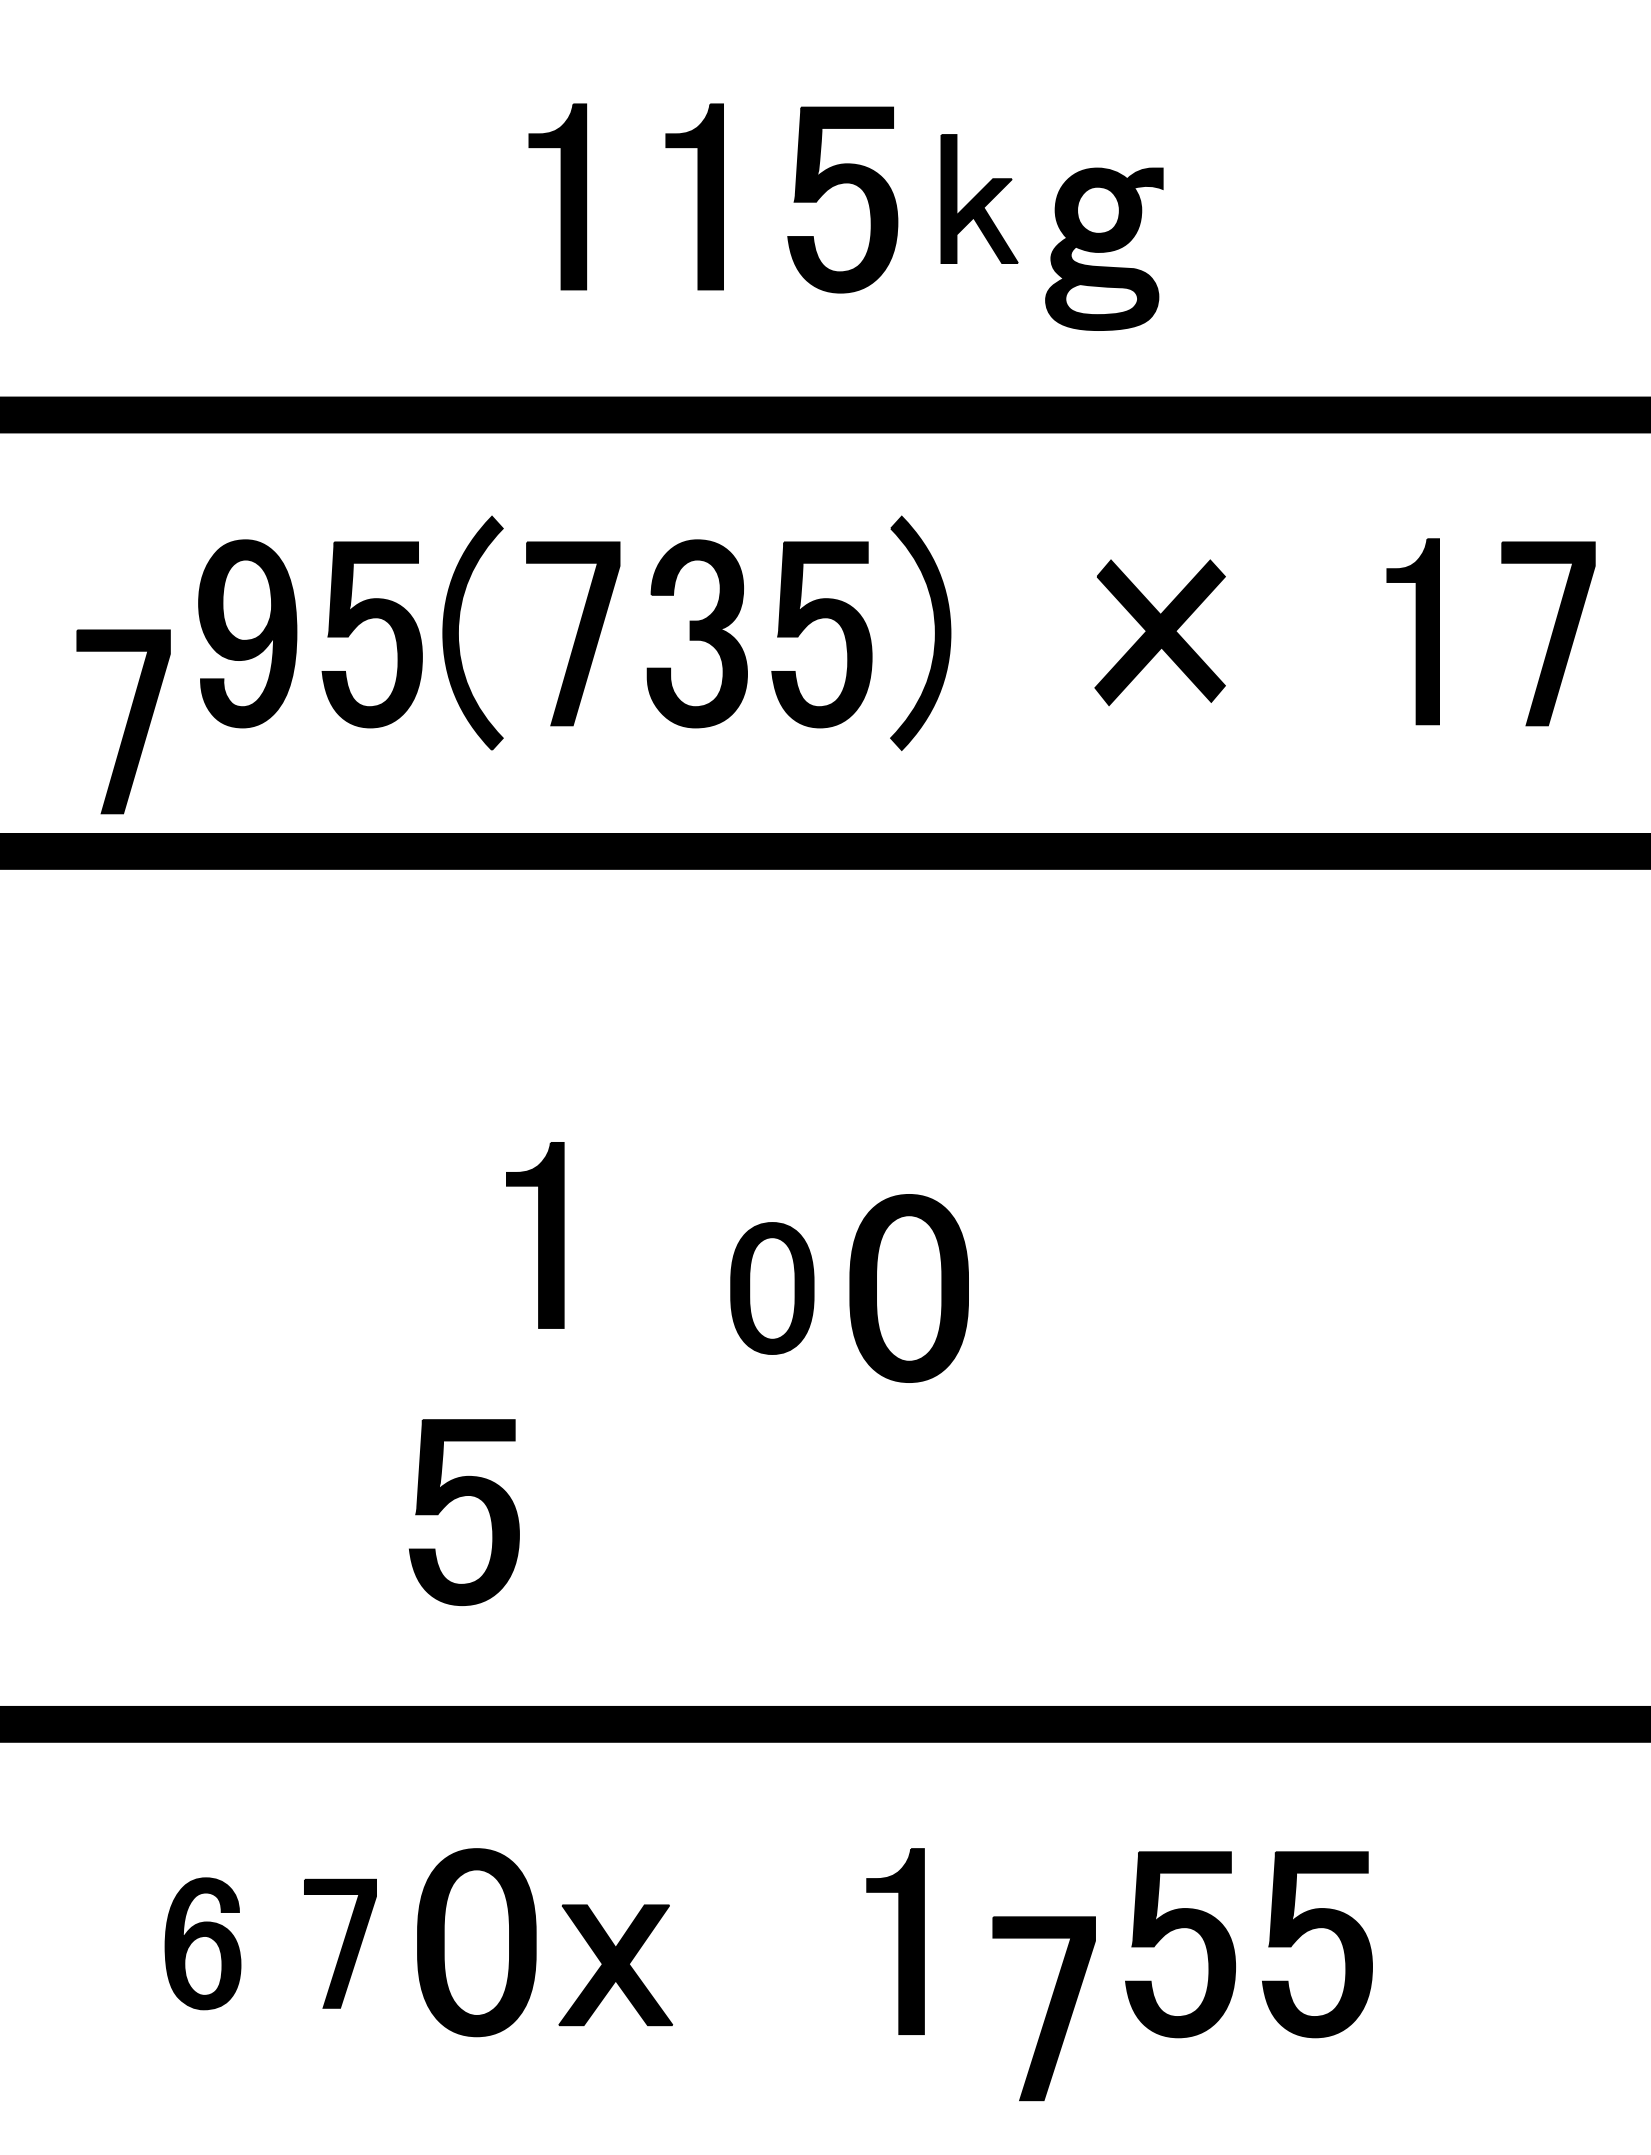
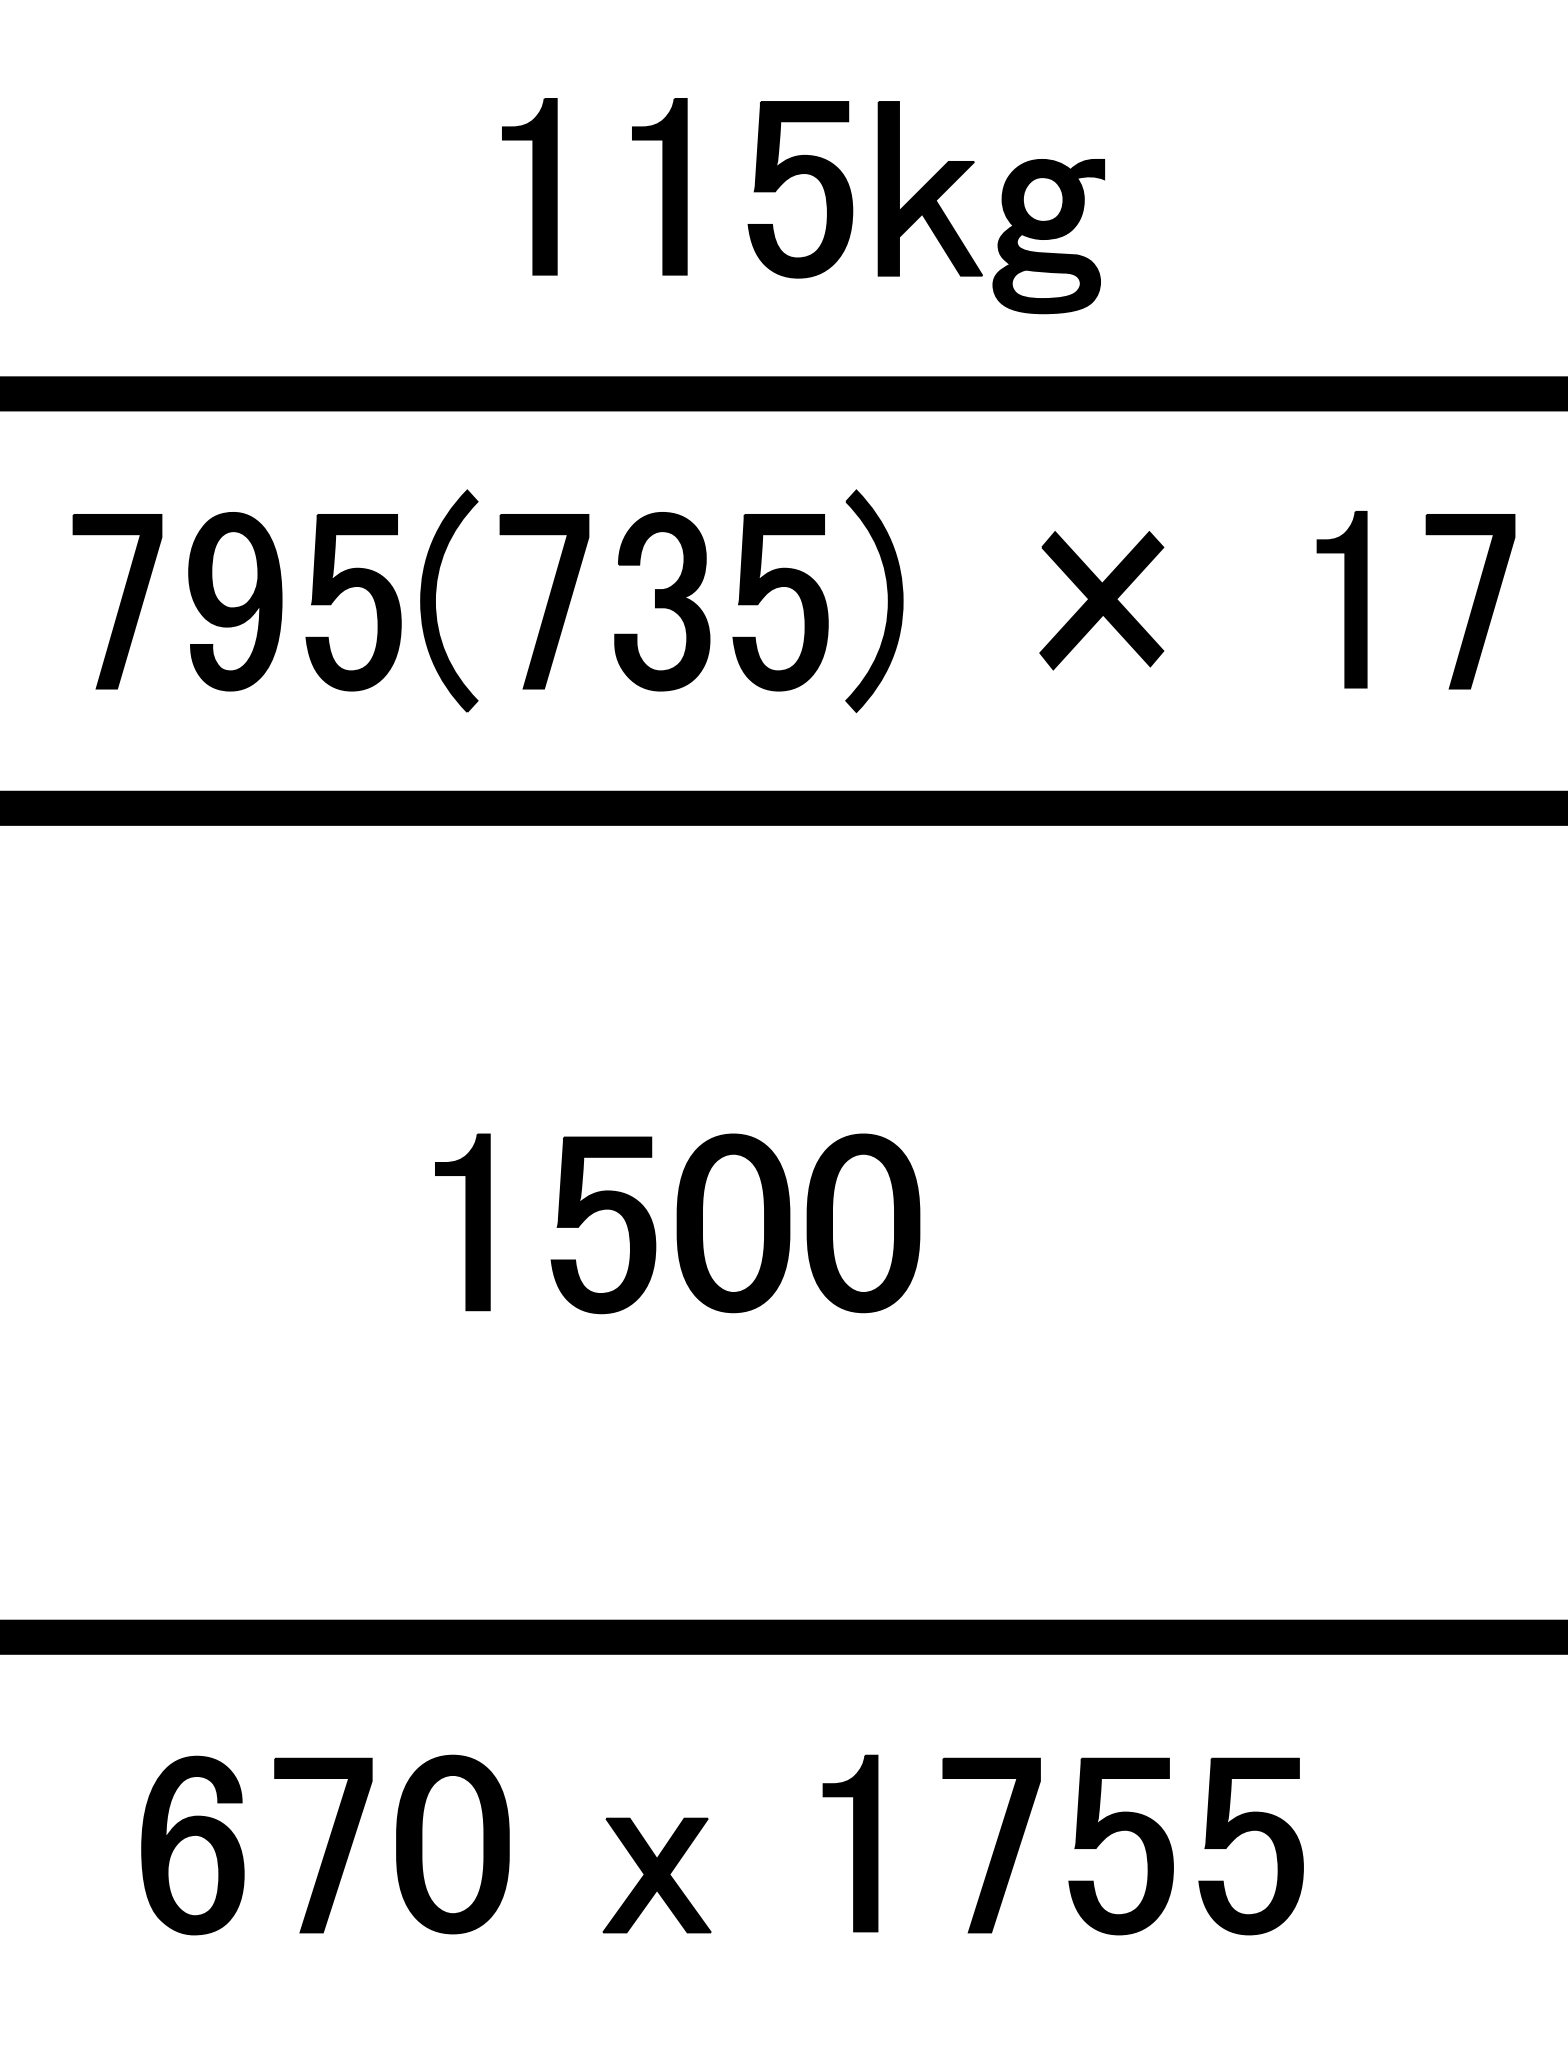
part: (979, 198) -> (930, 188), size x1.43
part: (123, 721) -> (117, 601), moved
part: (535, 1235) -> (463, 1222), moved
part: (772, 1288) -> (733, 1223), size x1.43
part: (457, 1498) -> (596, 1211), moved
part: (202, 1943) -> (192, 1845), size x1.43
part: (340, 1943) -> (323, 1845), size x1.43
part: (615, 1965) -> (656, 1875), moved
part: (1043, 2008) -> (991, 1845), moved

